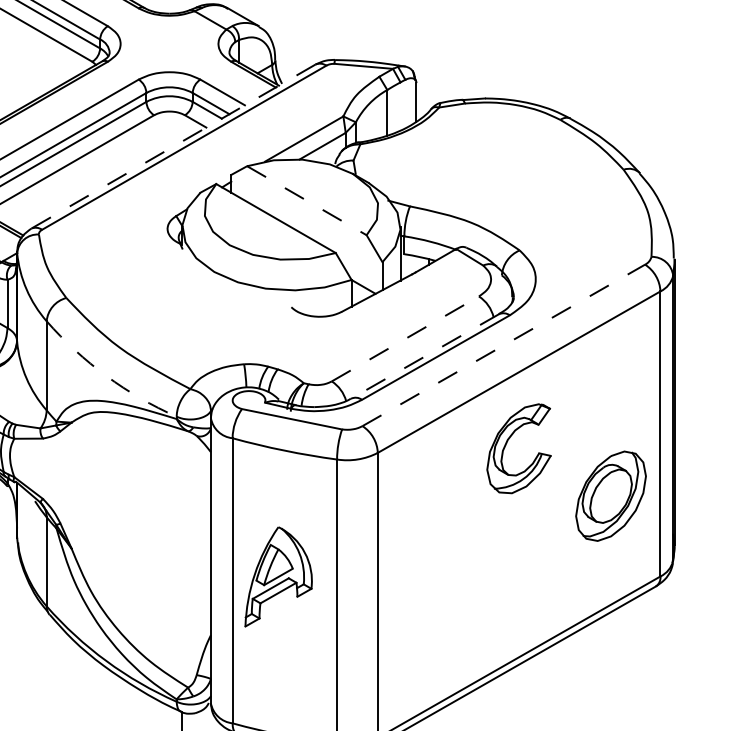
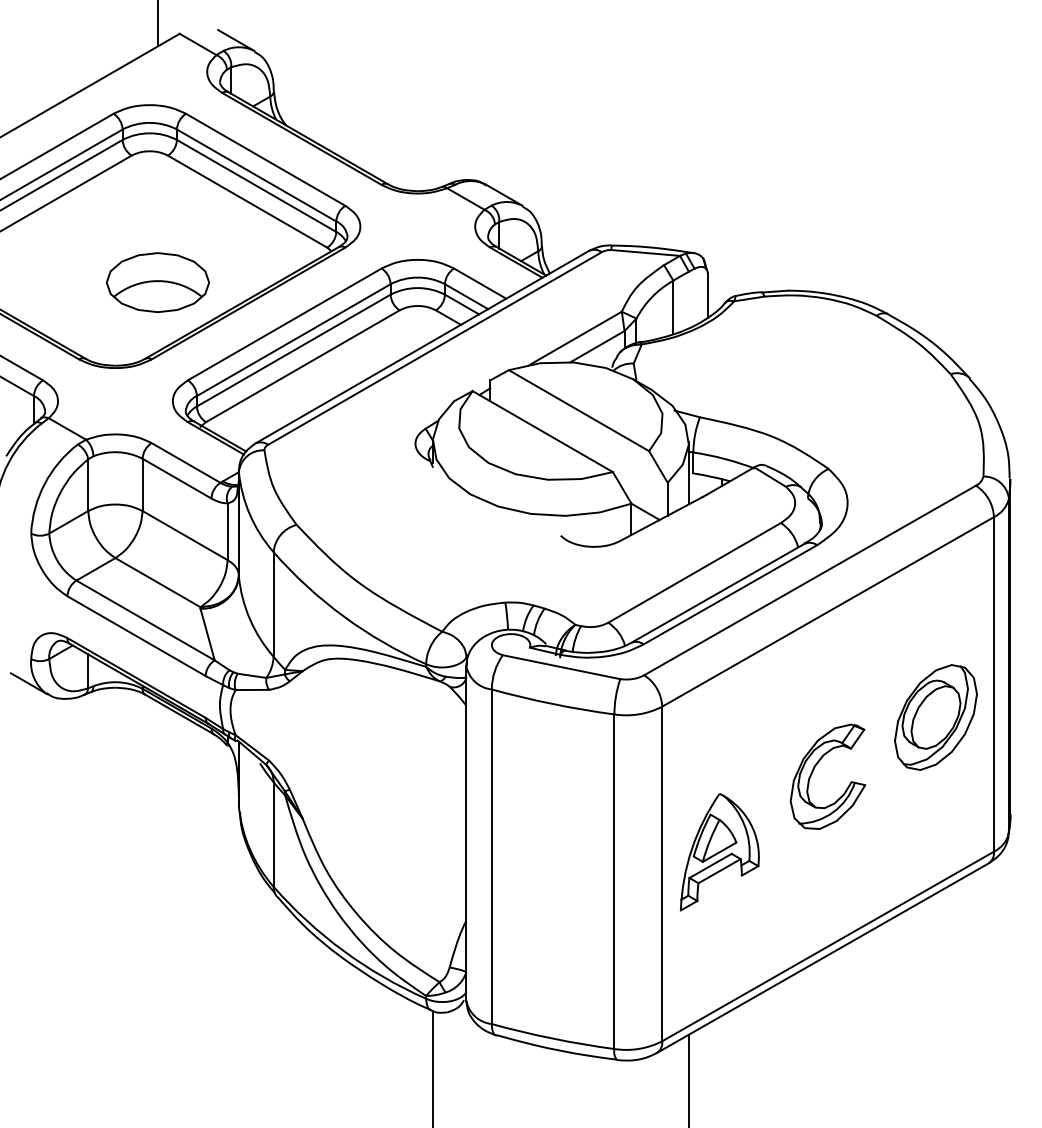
line: (173, 146) -> (422, 347), dashed -> solid
line: (307, 200) -> (579, 410), dashed -> solid
line: (405, 338) -> (694, 572), dashed -> solid
line: (504, 345) -> (810, 580), dashed -> solid
line: (424, 356) -> (717, 593), dashed -> solid
arc: (106, 376) -> (343, 616), dashed -> solid
part: (506, 445) -> (813, 772), moved
part: (610, 496) -> (935, 717), moved
part: (278, 577) -> (719, 852), moved

